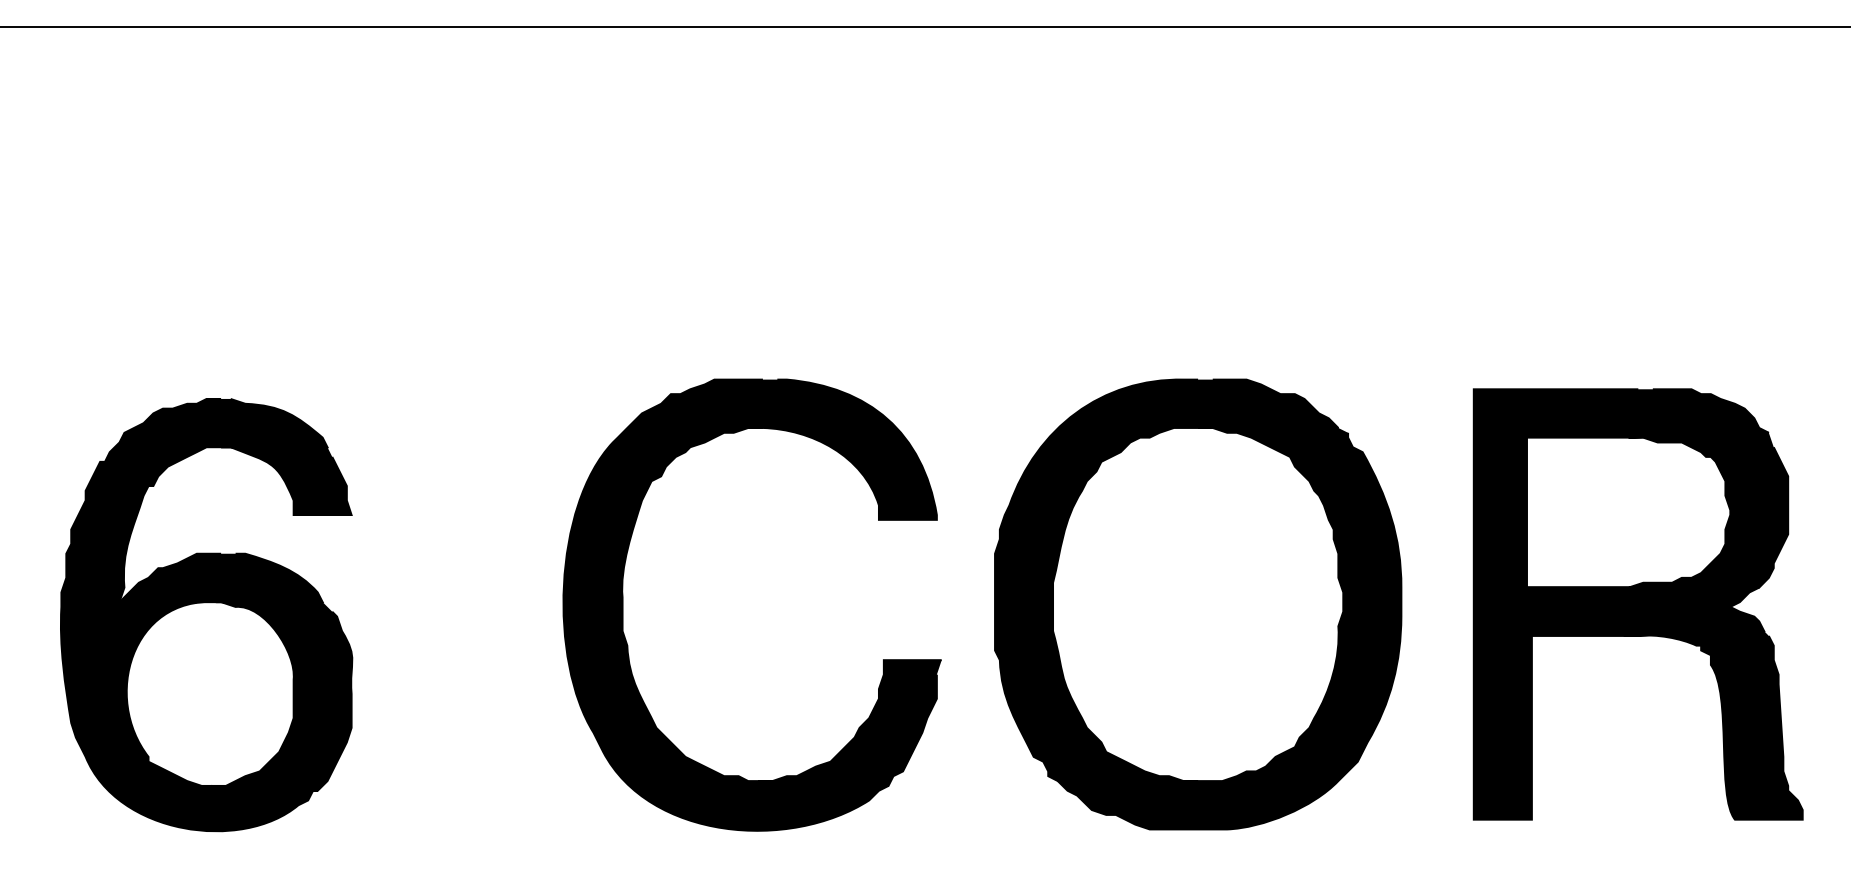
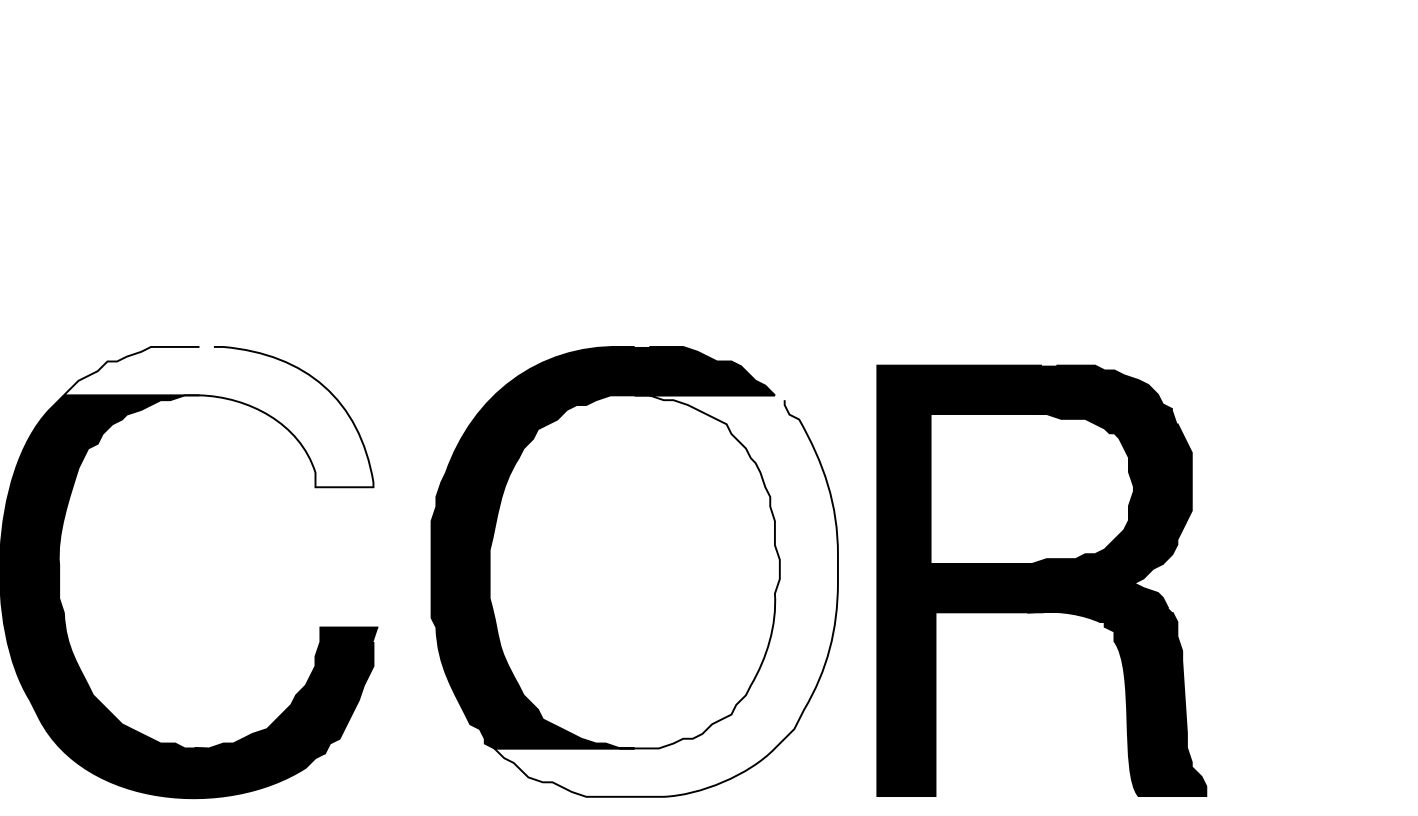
fill: (781, 449) -> (218, 416), removed
part: (1637, 604) -> (1041, 580), moved
fill: (1229, 628) -> (666, 595), removed

